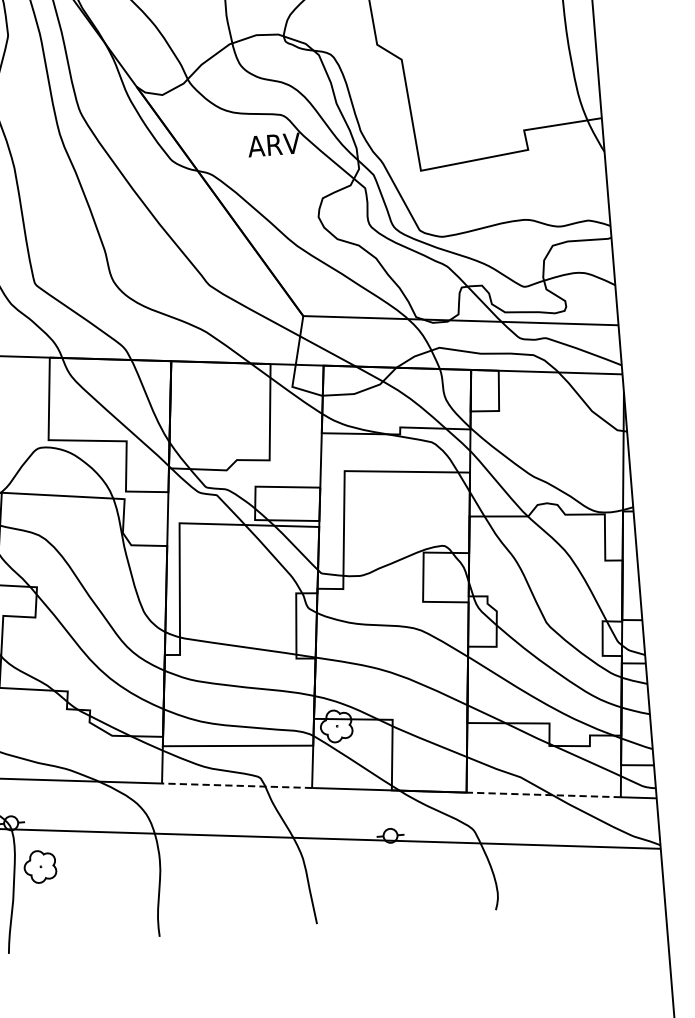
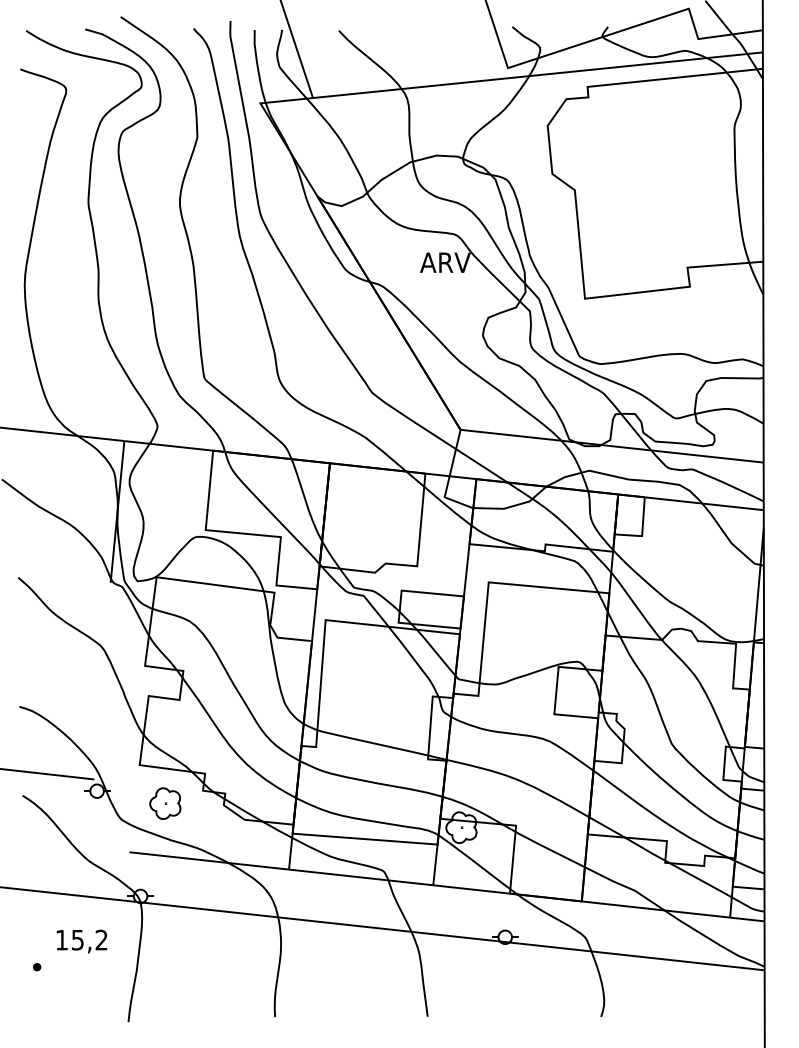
line: (237, 785) -> (361, 877), dashed -> solid
line: (543, 794) -> (655, 909), dashed -> solid
part: (40, 866) -> (165, 803), moved

